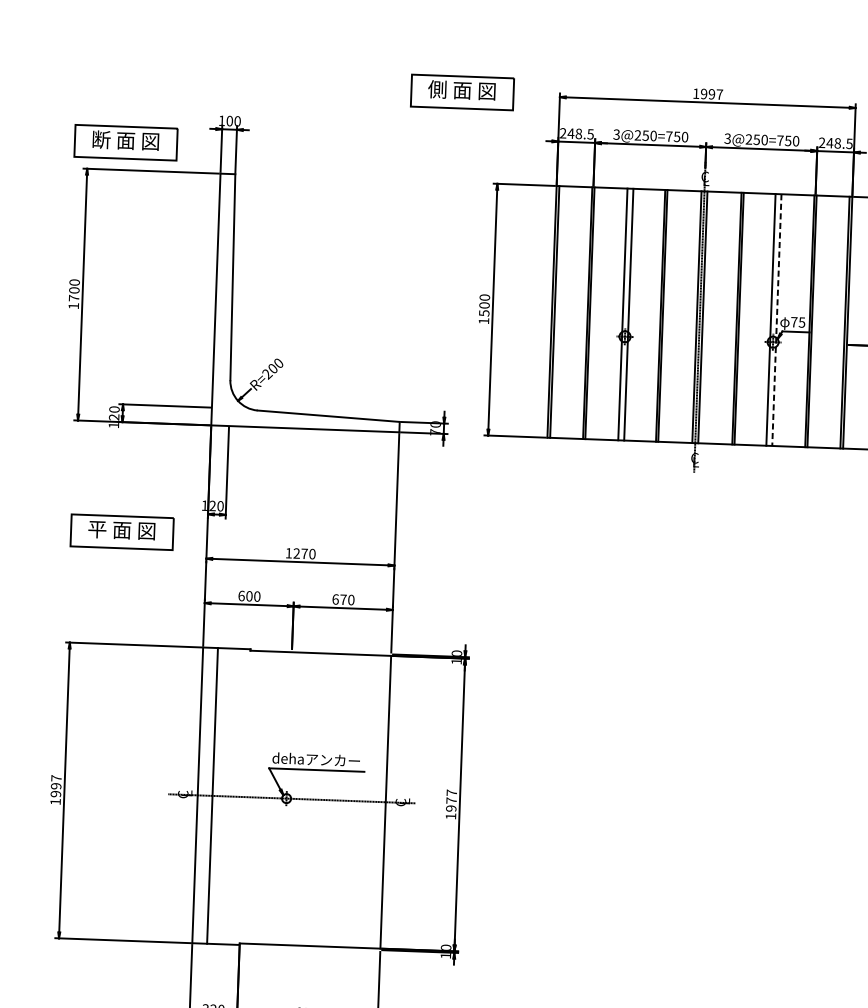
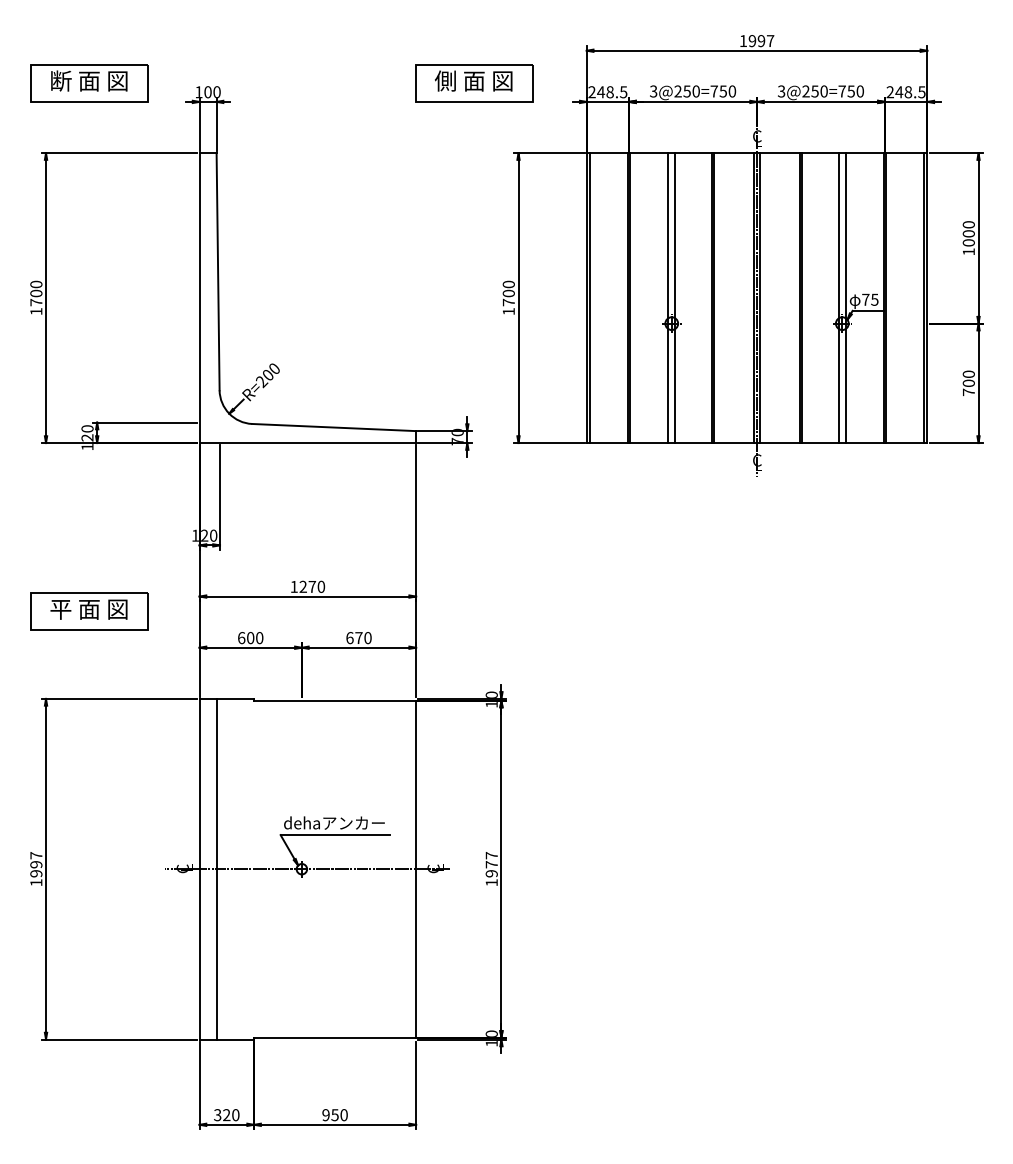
part: (462, 92) -> (474, 83), moved
part: (125, 142) -> (89, 83), moved
text: (483, 313) -> (508, 302), 1500 -> 1700
line: (776, 320) -> (845, 298), dashed -> solid
part: (122, 532) -> (89, 611), moved

